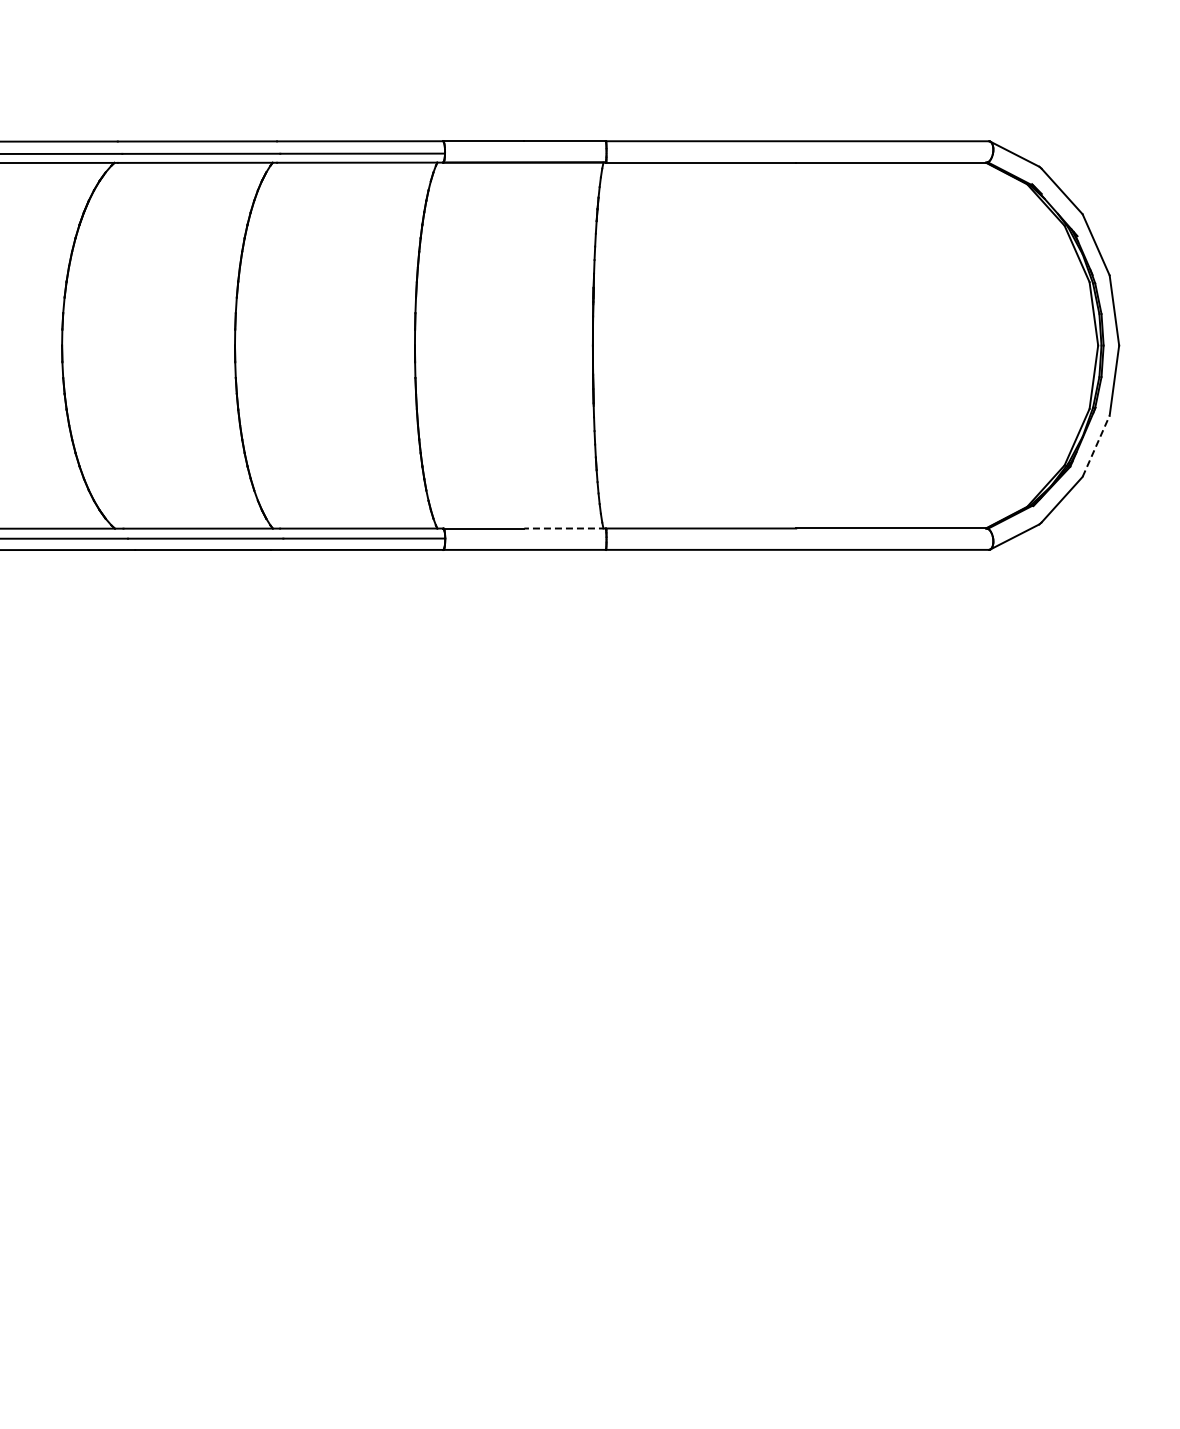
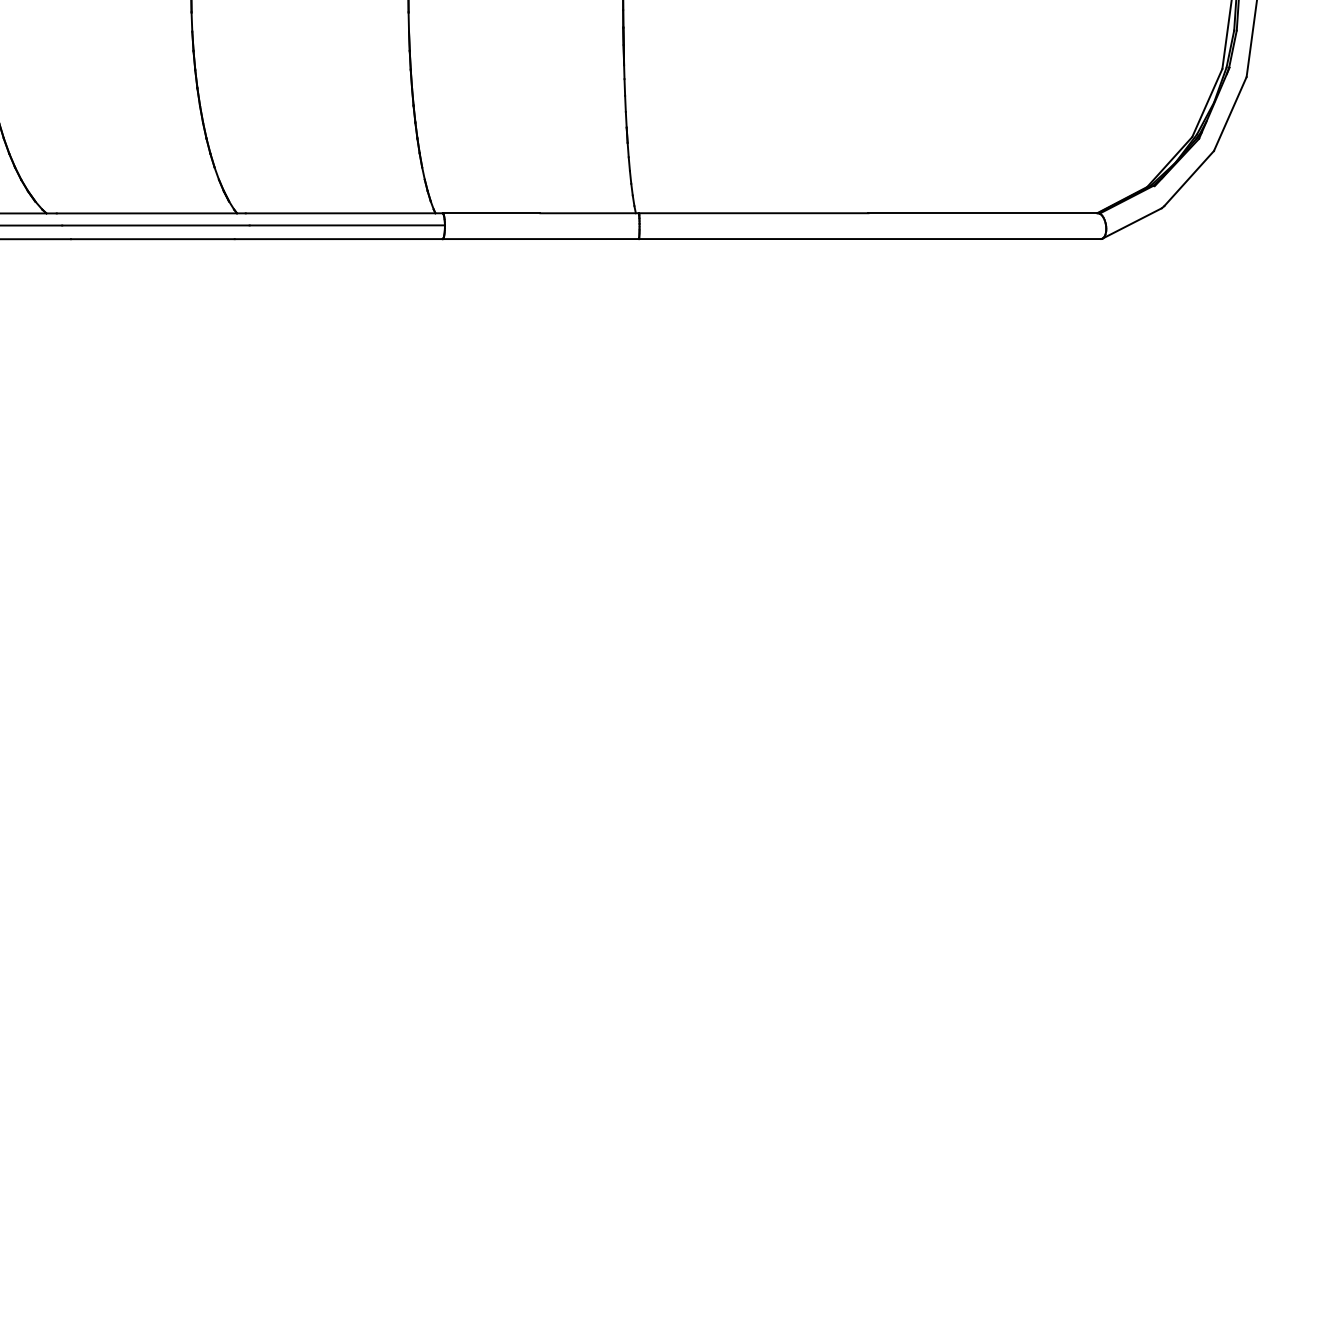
line: (1096, 445) -> (1230, 113), dashed -> solid
line: (565, 528) -> (590, 213), dashed -> solid

